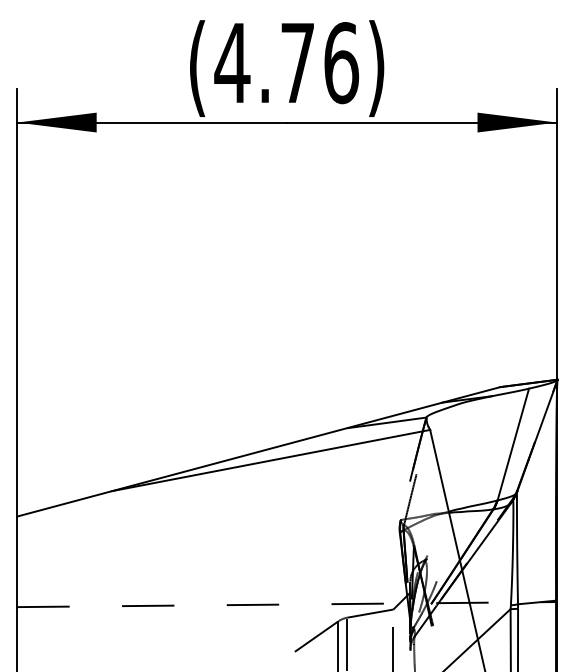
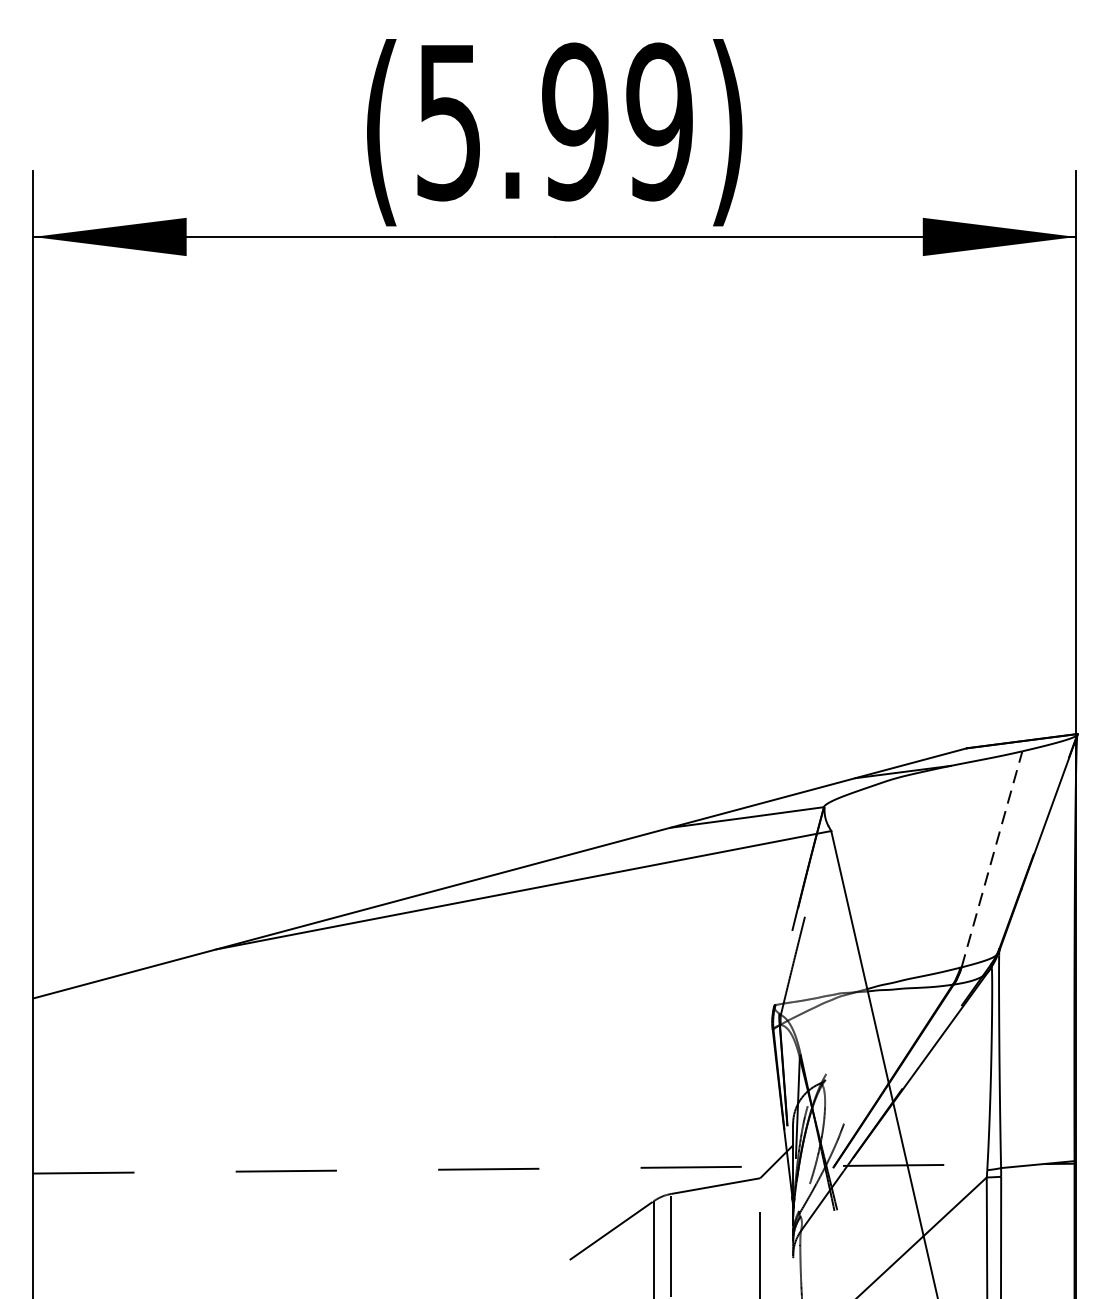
text: (286, 63) -> (553, 122), (4.76) -> (5.99)
line: (513, 444) -> (992, 859), solid -> dashed

